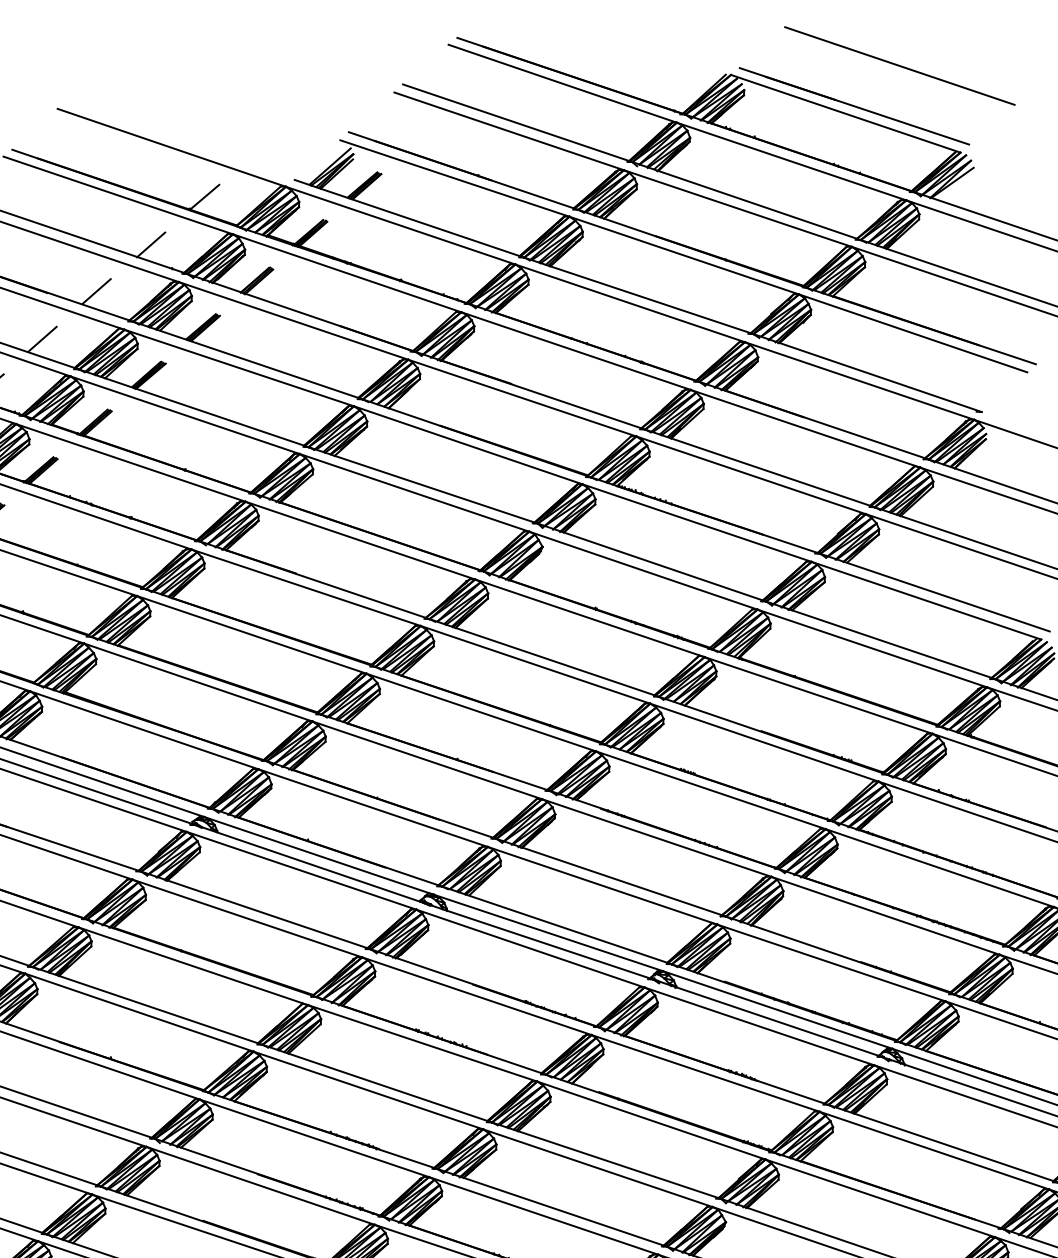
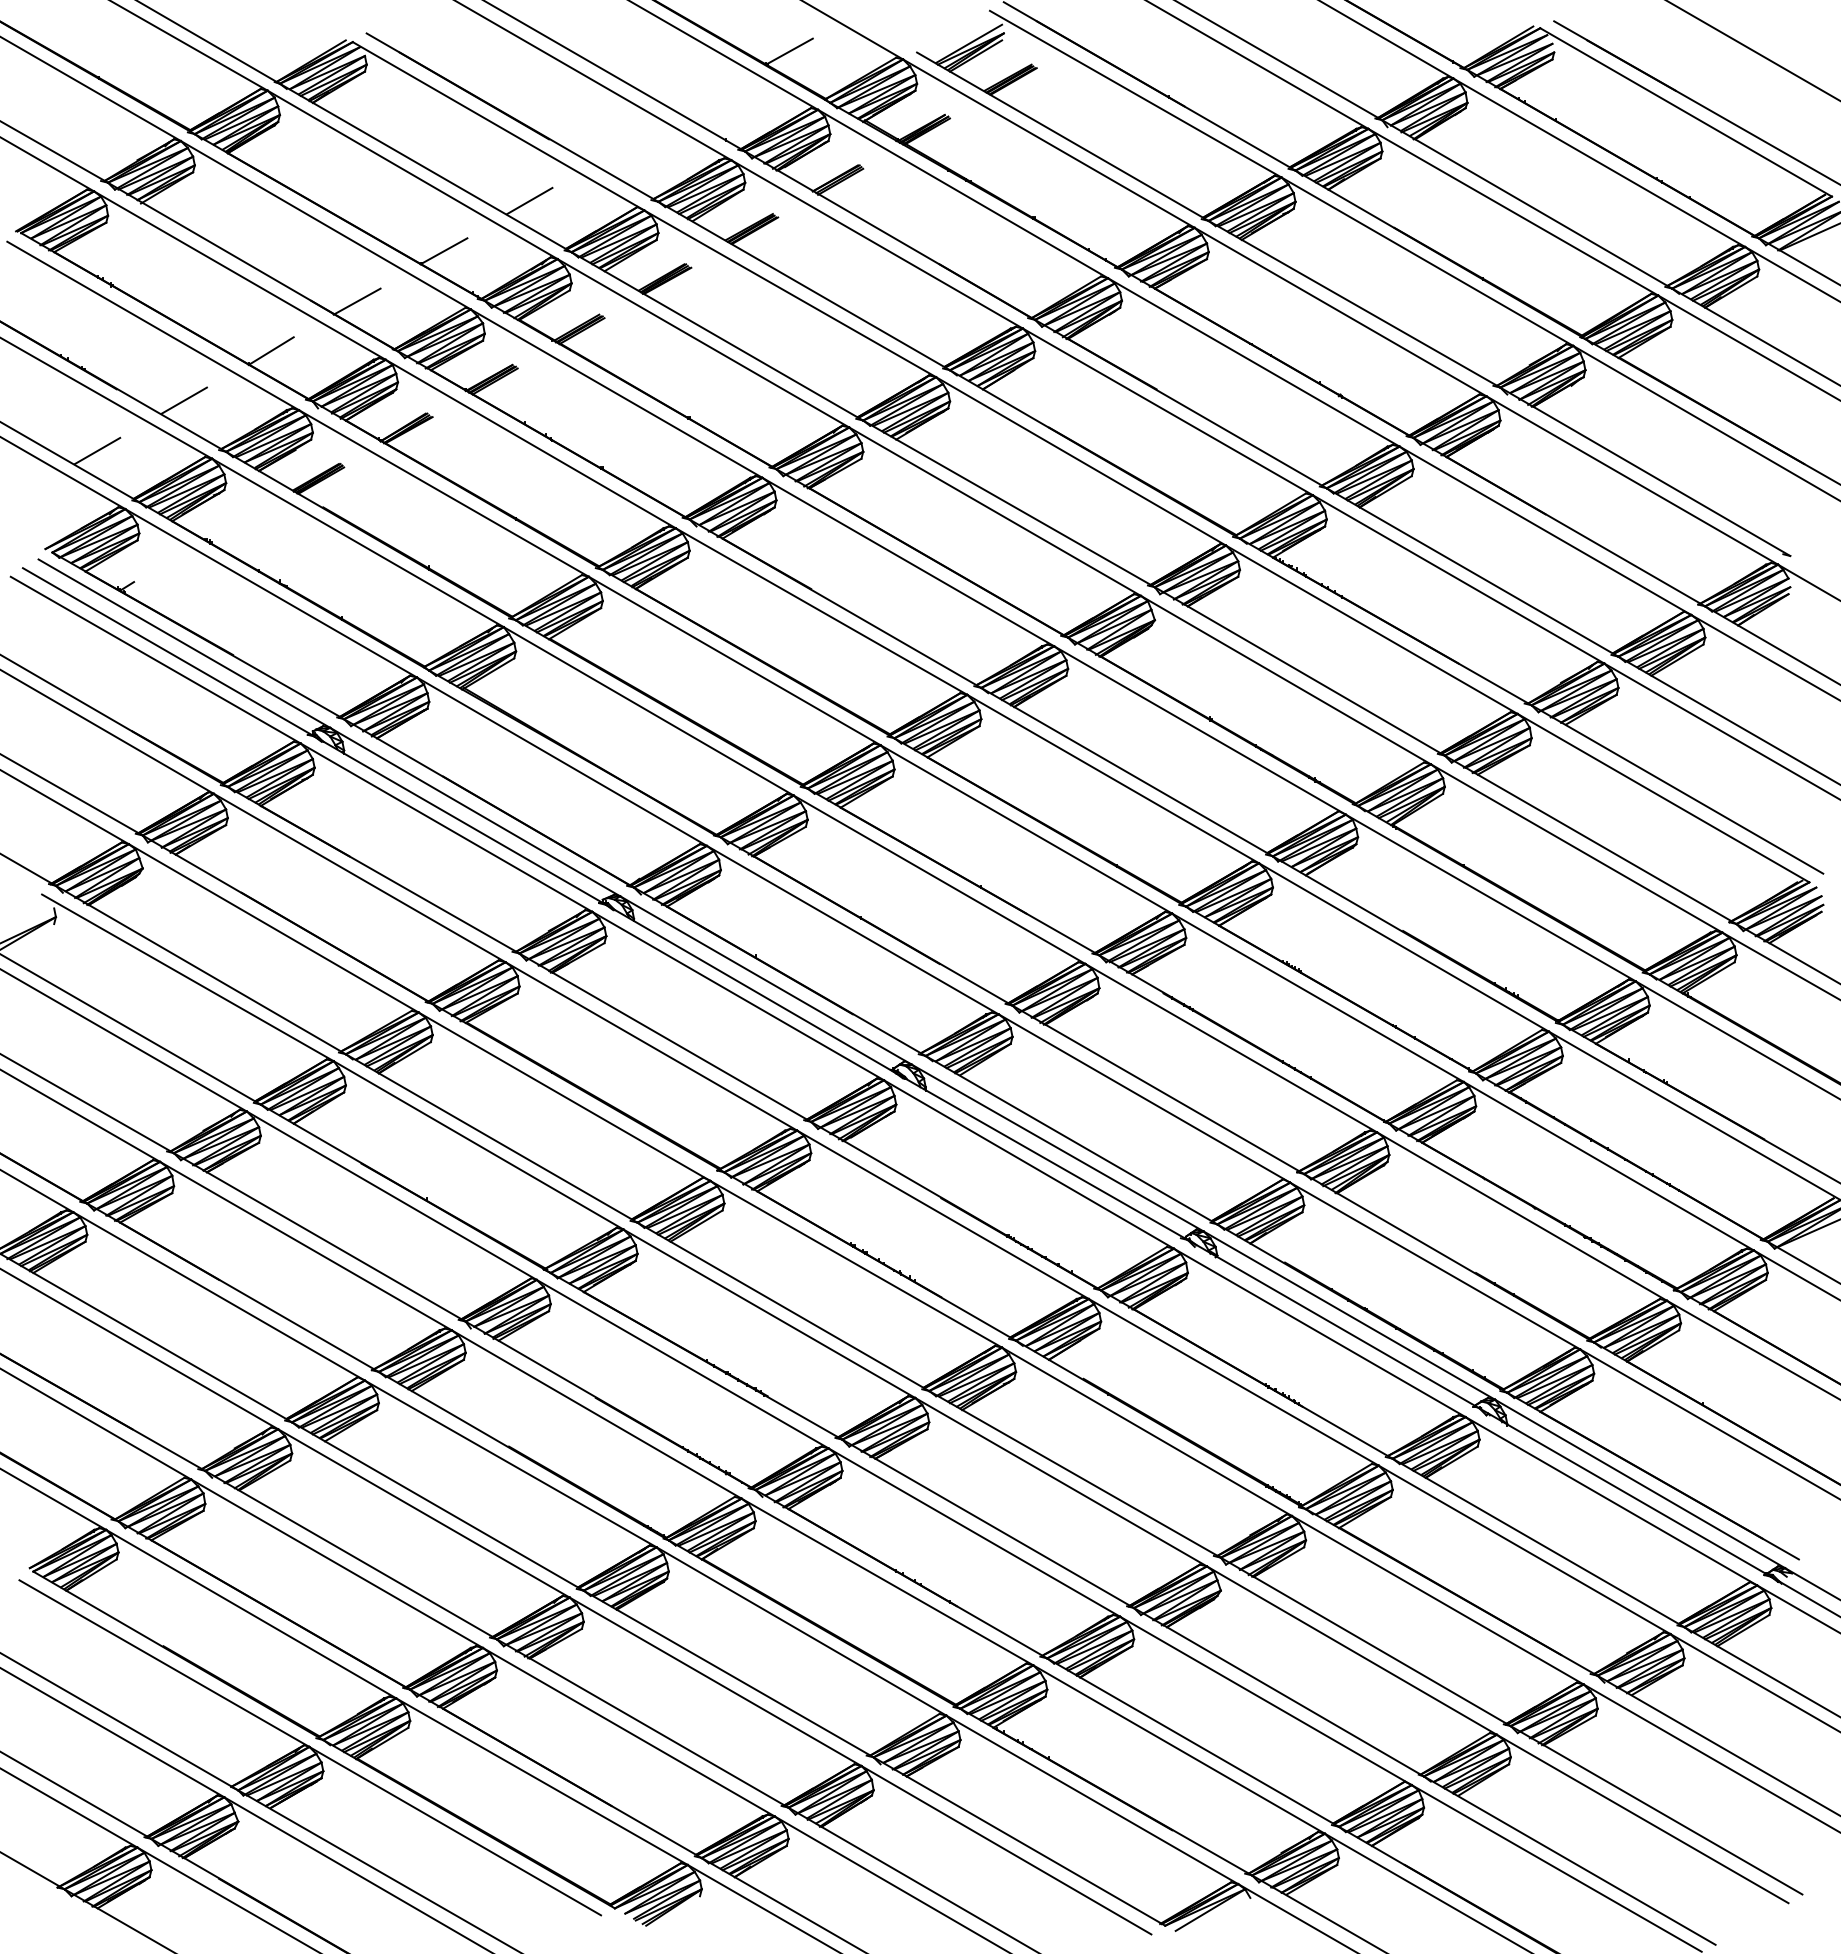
line: (151, 245) -> (703, 102), removed
line: (96, 291) -> (616, 150), removed

